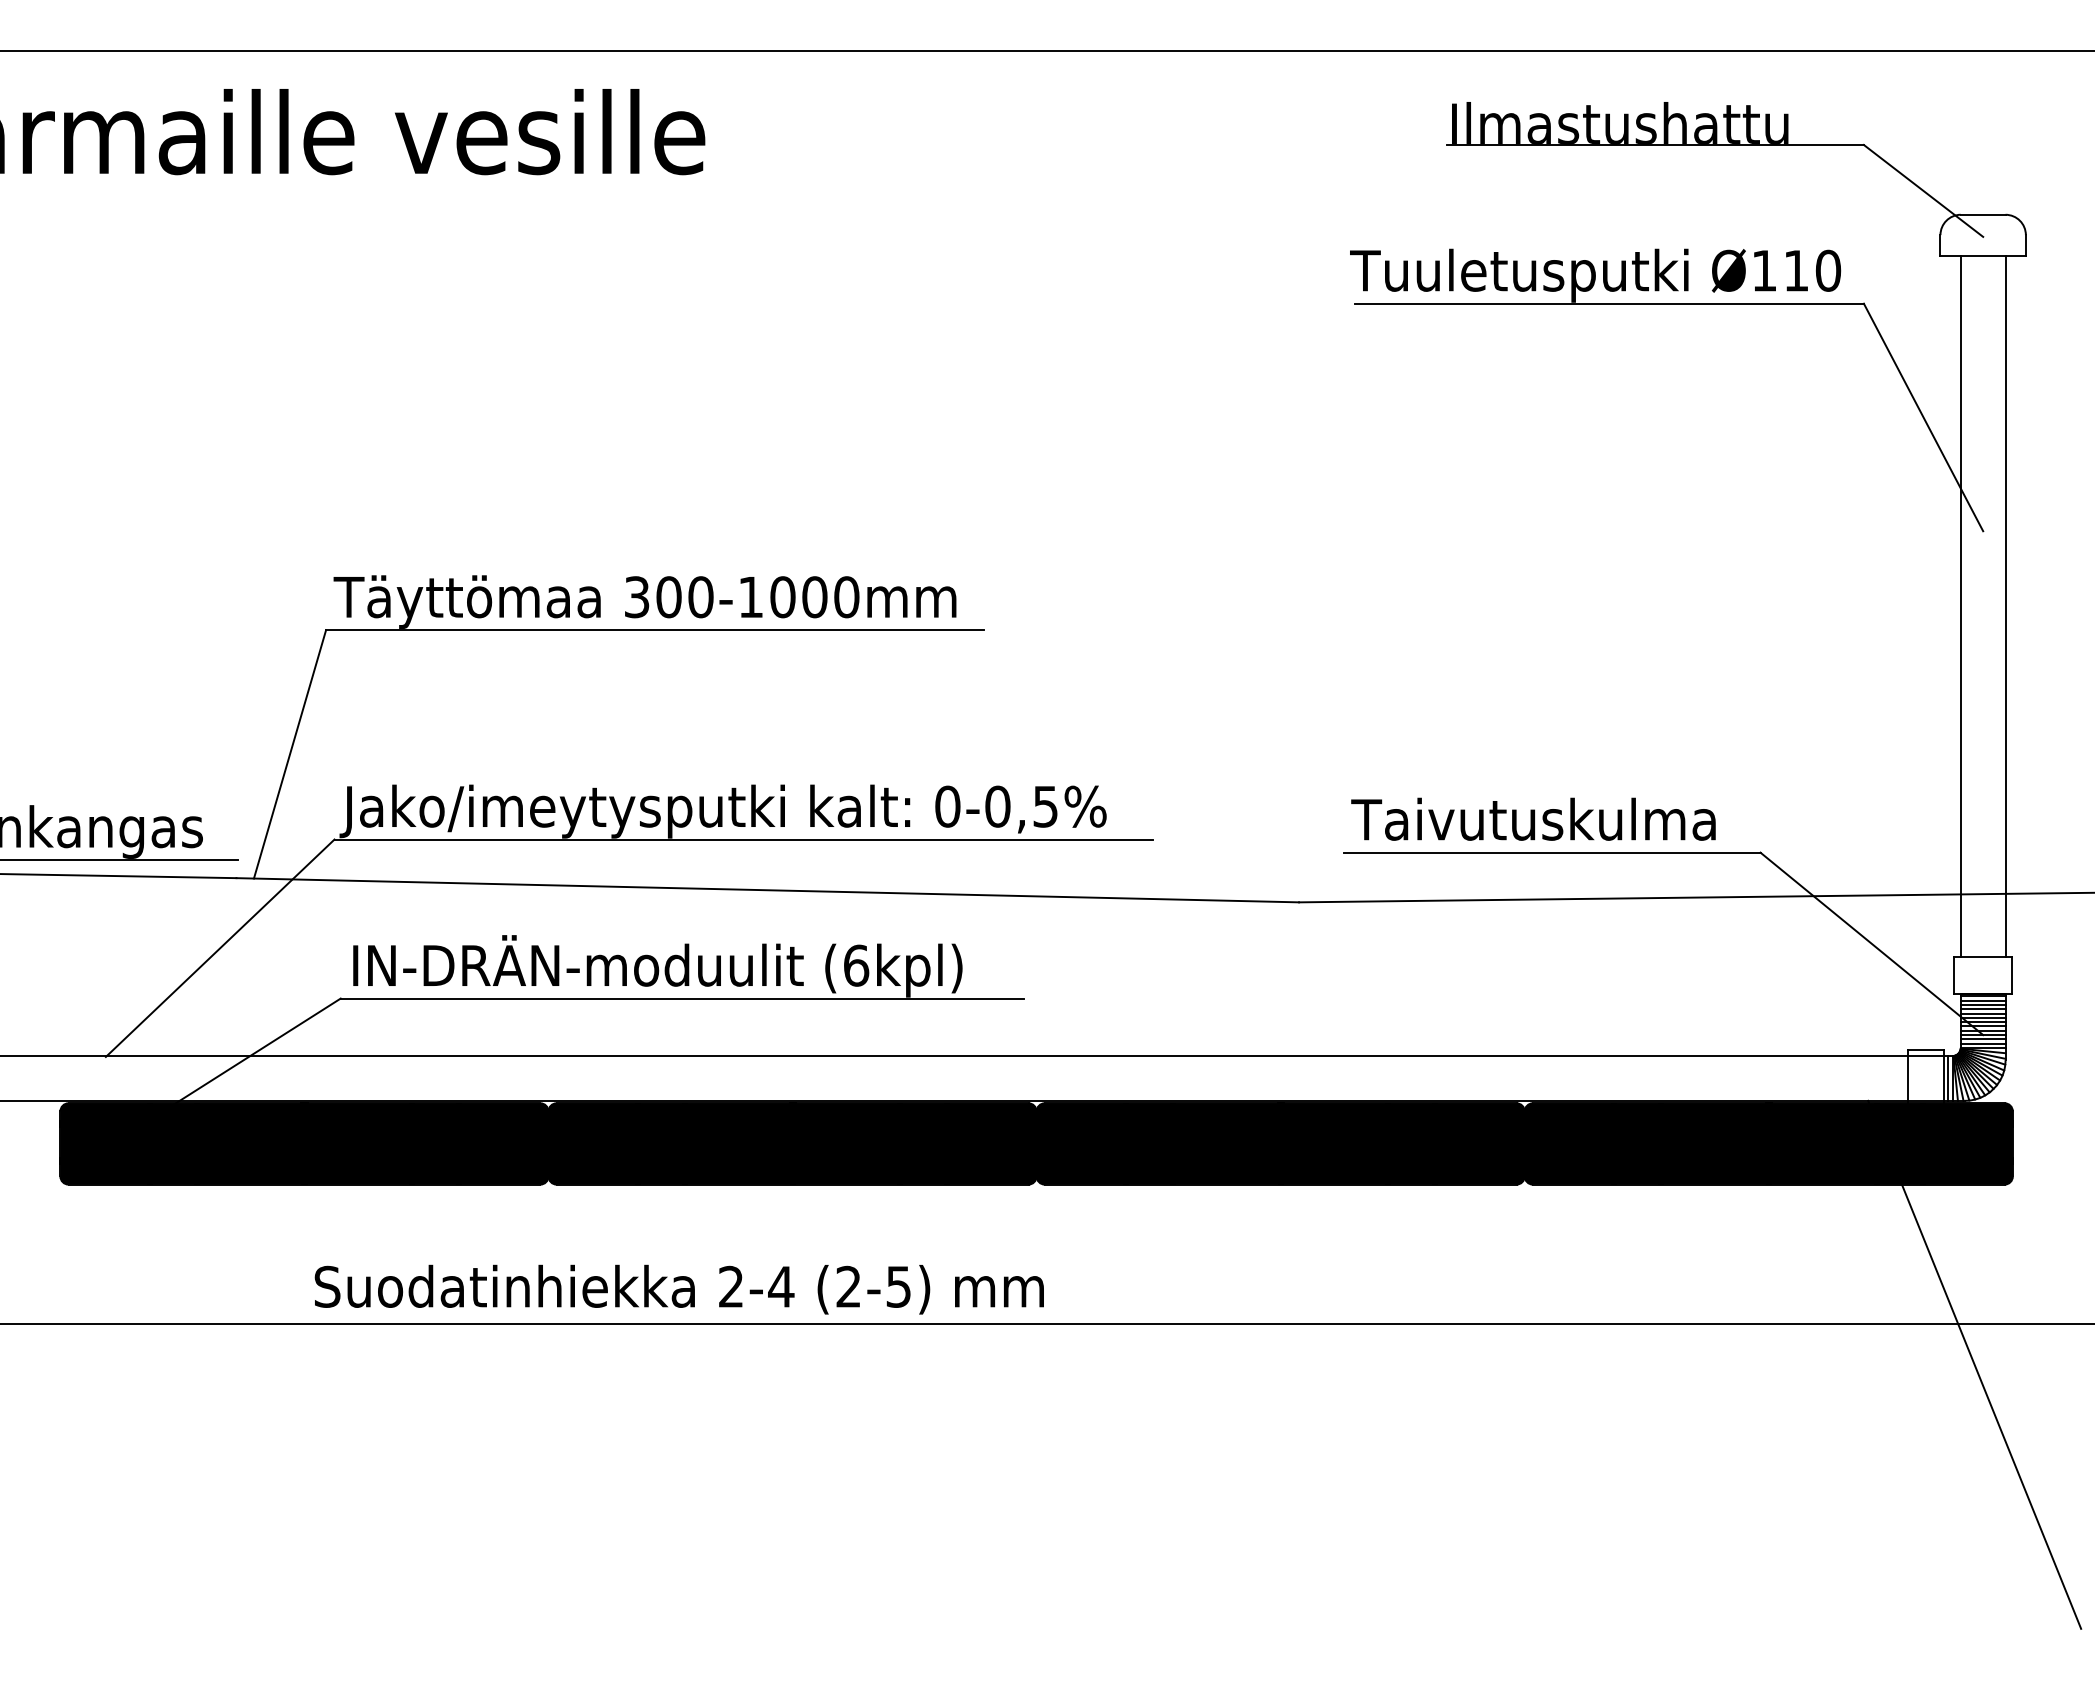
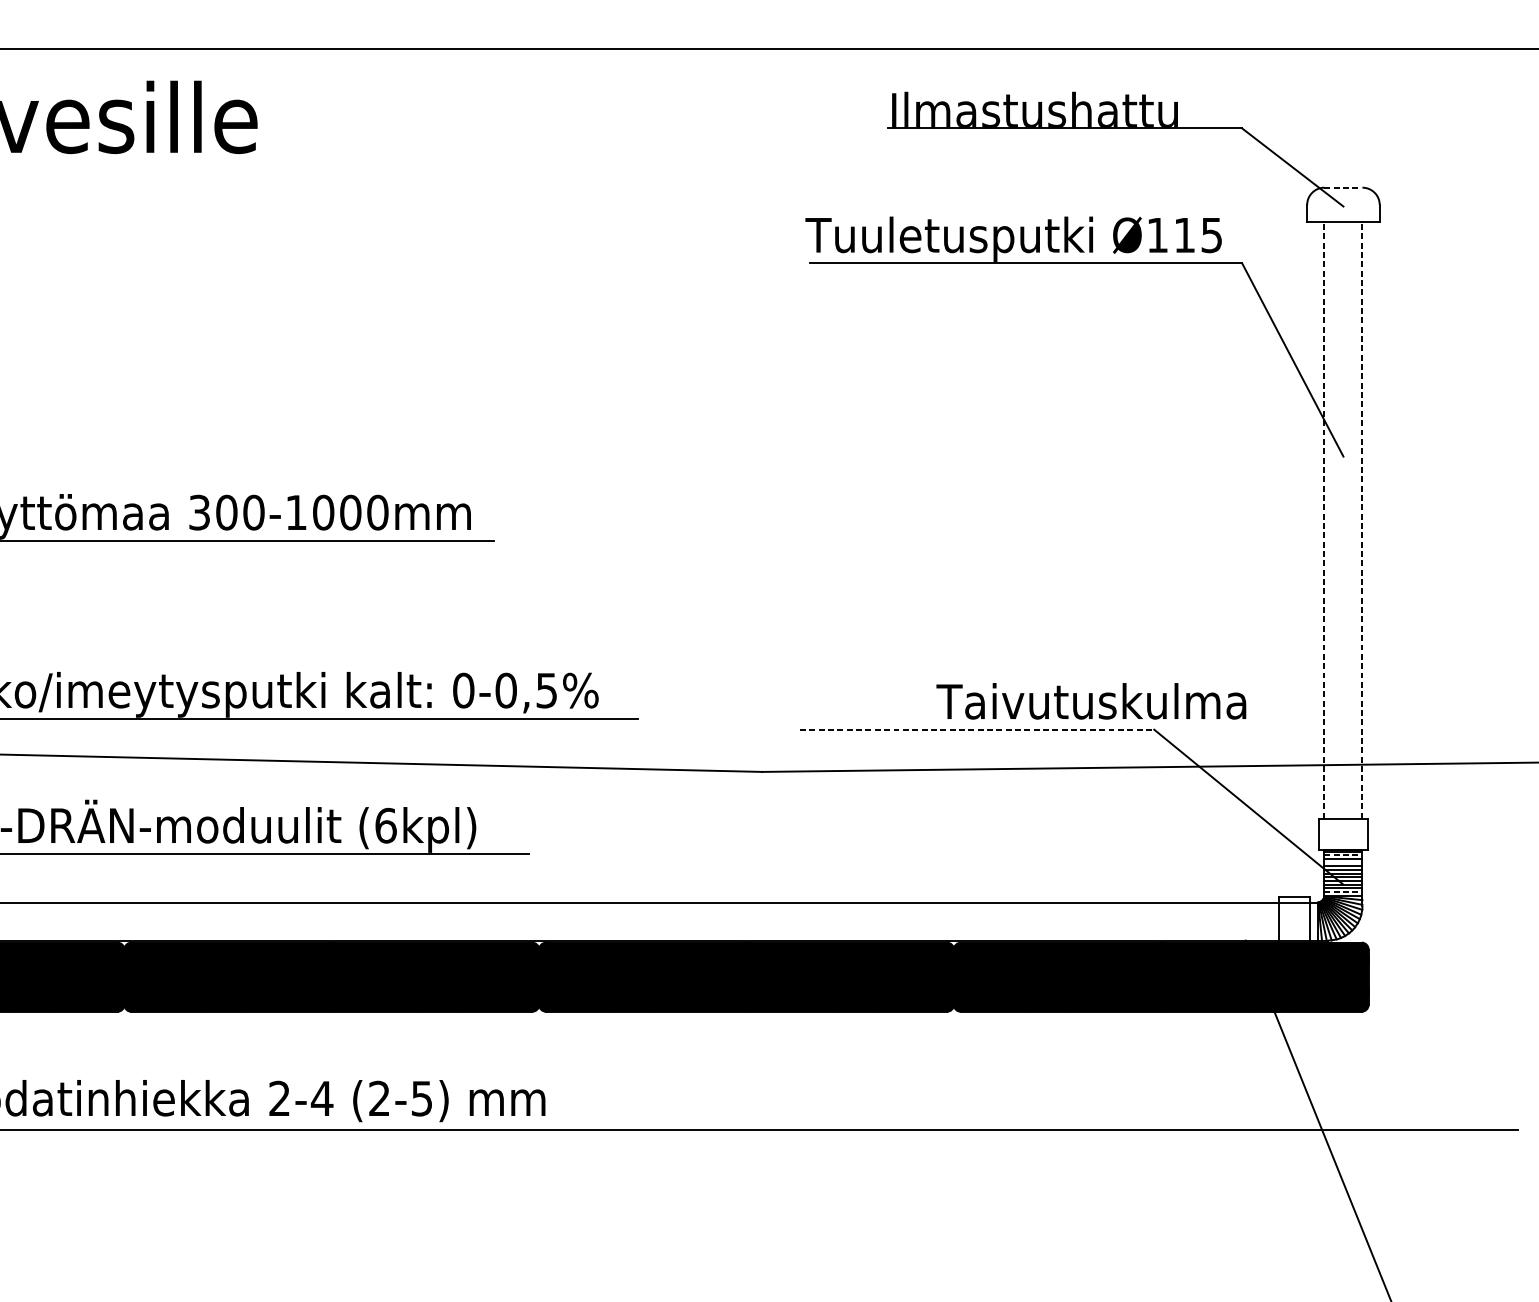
line: (1983, 214) -> (1343, 187), solid -> dashed
text: (1828, 270) -> (1212, 235), Ø110 -> Ø115
line: (1960, 606) -> (1324, 520), solid -> dashed
line: (2005, 606) -> (1362, 520), solid -> dashed
text: (1533, 818) -> (1091, 700), moved
line: (1552, 852) -> (977, 729), solid -> dashed
line: (1983, 1000) -> (1343, 855), solid -> dashed
line: (1982, 1009) -> (1342, 862), removed
line: (1983, 1043) -> (1343, 891), solid -> dashed
line: (1948, 1078) -> (1313, 921), removed

